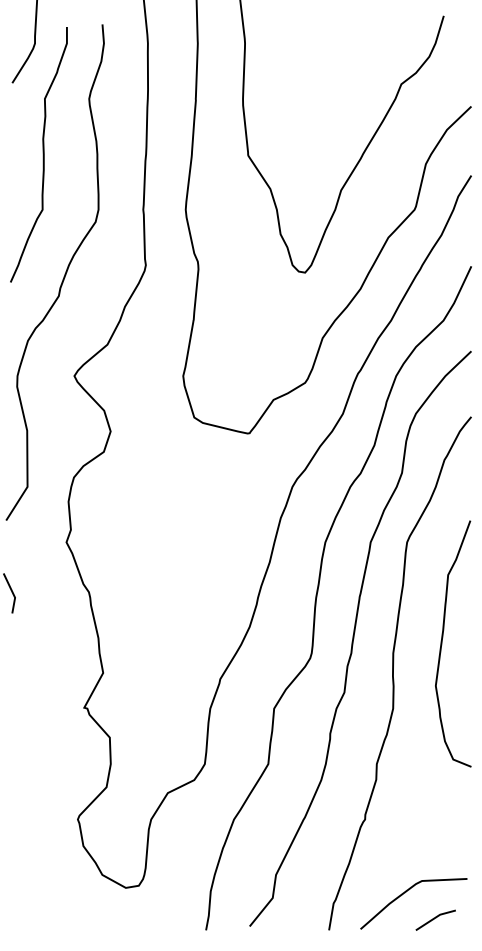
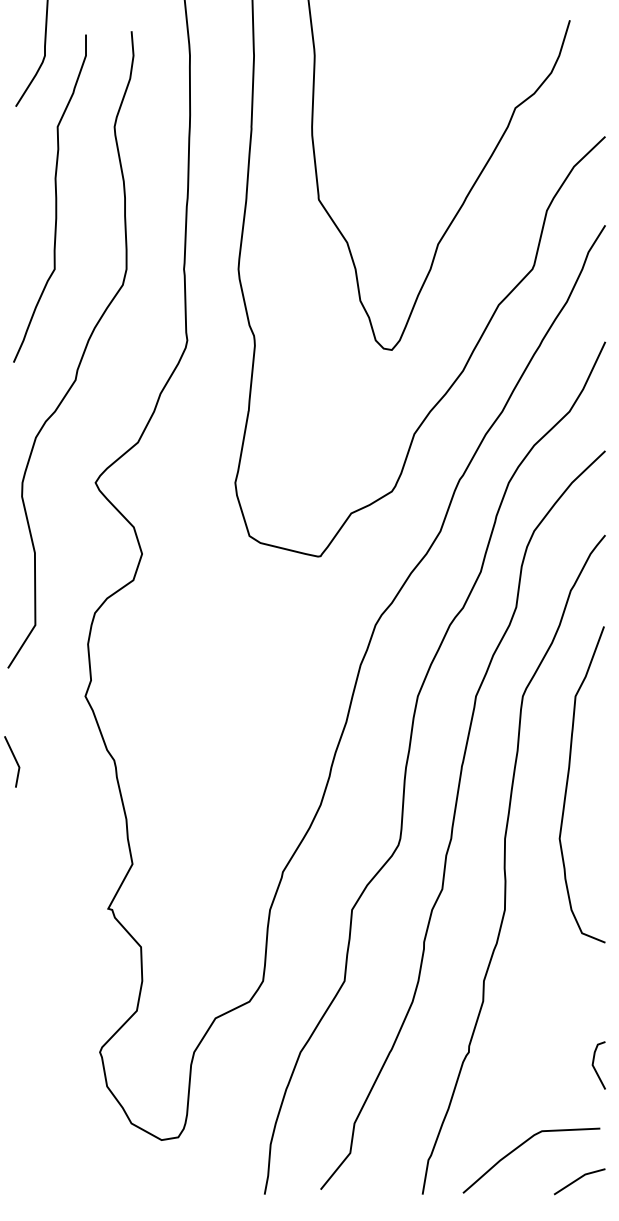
curve: (442, 641) -> (568, 781), moved
line: (462, 830) -> (594, 1066), added
line: (435, 918) -> (579, 1179), moved

